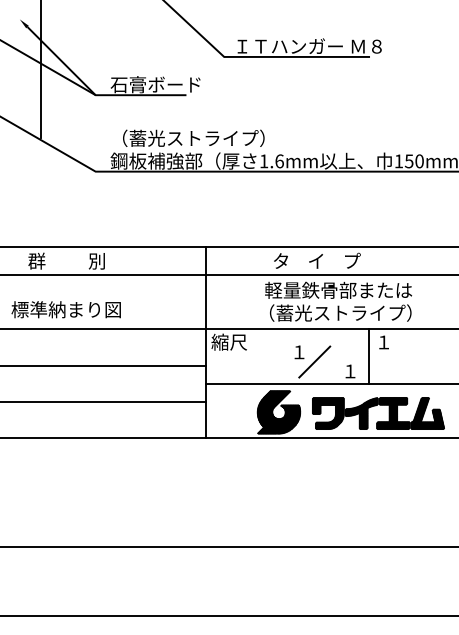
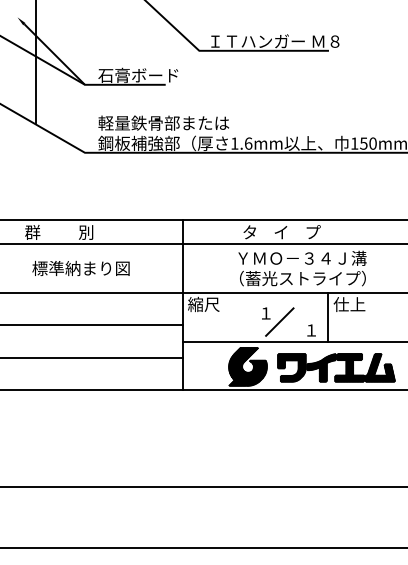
text: (187, 137) -> (166, 122), （蓄光ストライプ） -> 軽量鉄骨部または
text: (338, 289) -> (300, 257), 軽量鉄骨部または -> ＹＭＯ－３４Ｊ溝
text: (65, 309) -> (80, 268), moved
text: (392, 341) -> (348, 303), １ -> 仕上

